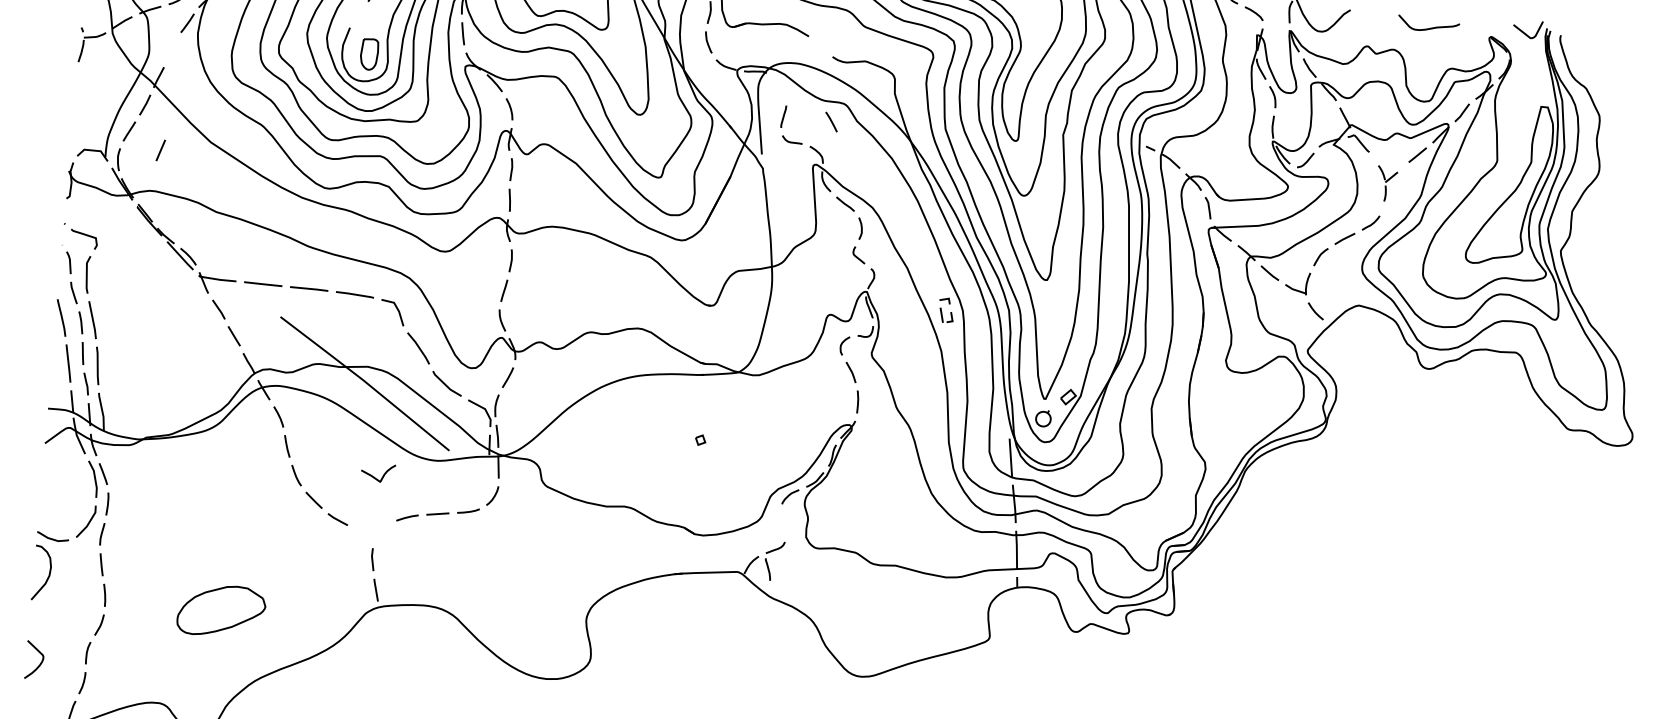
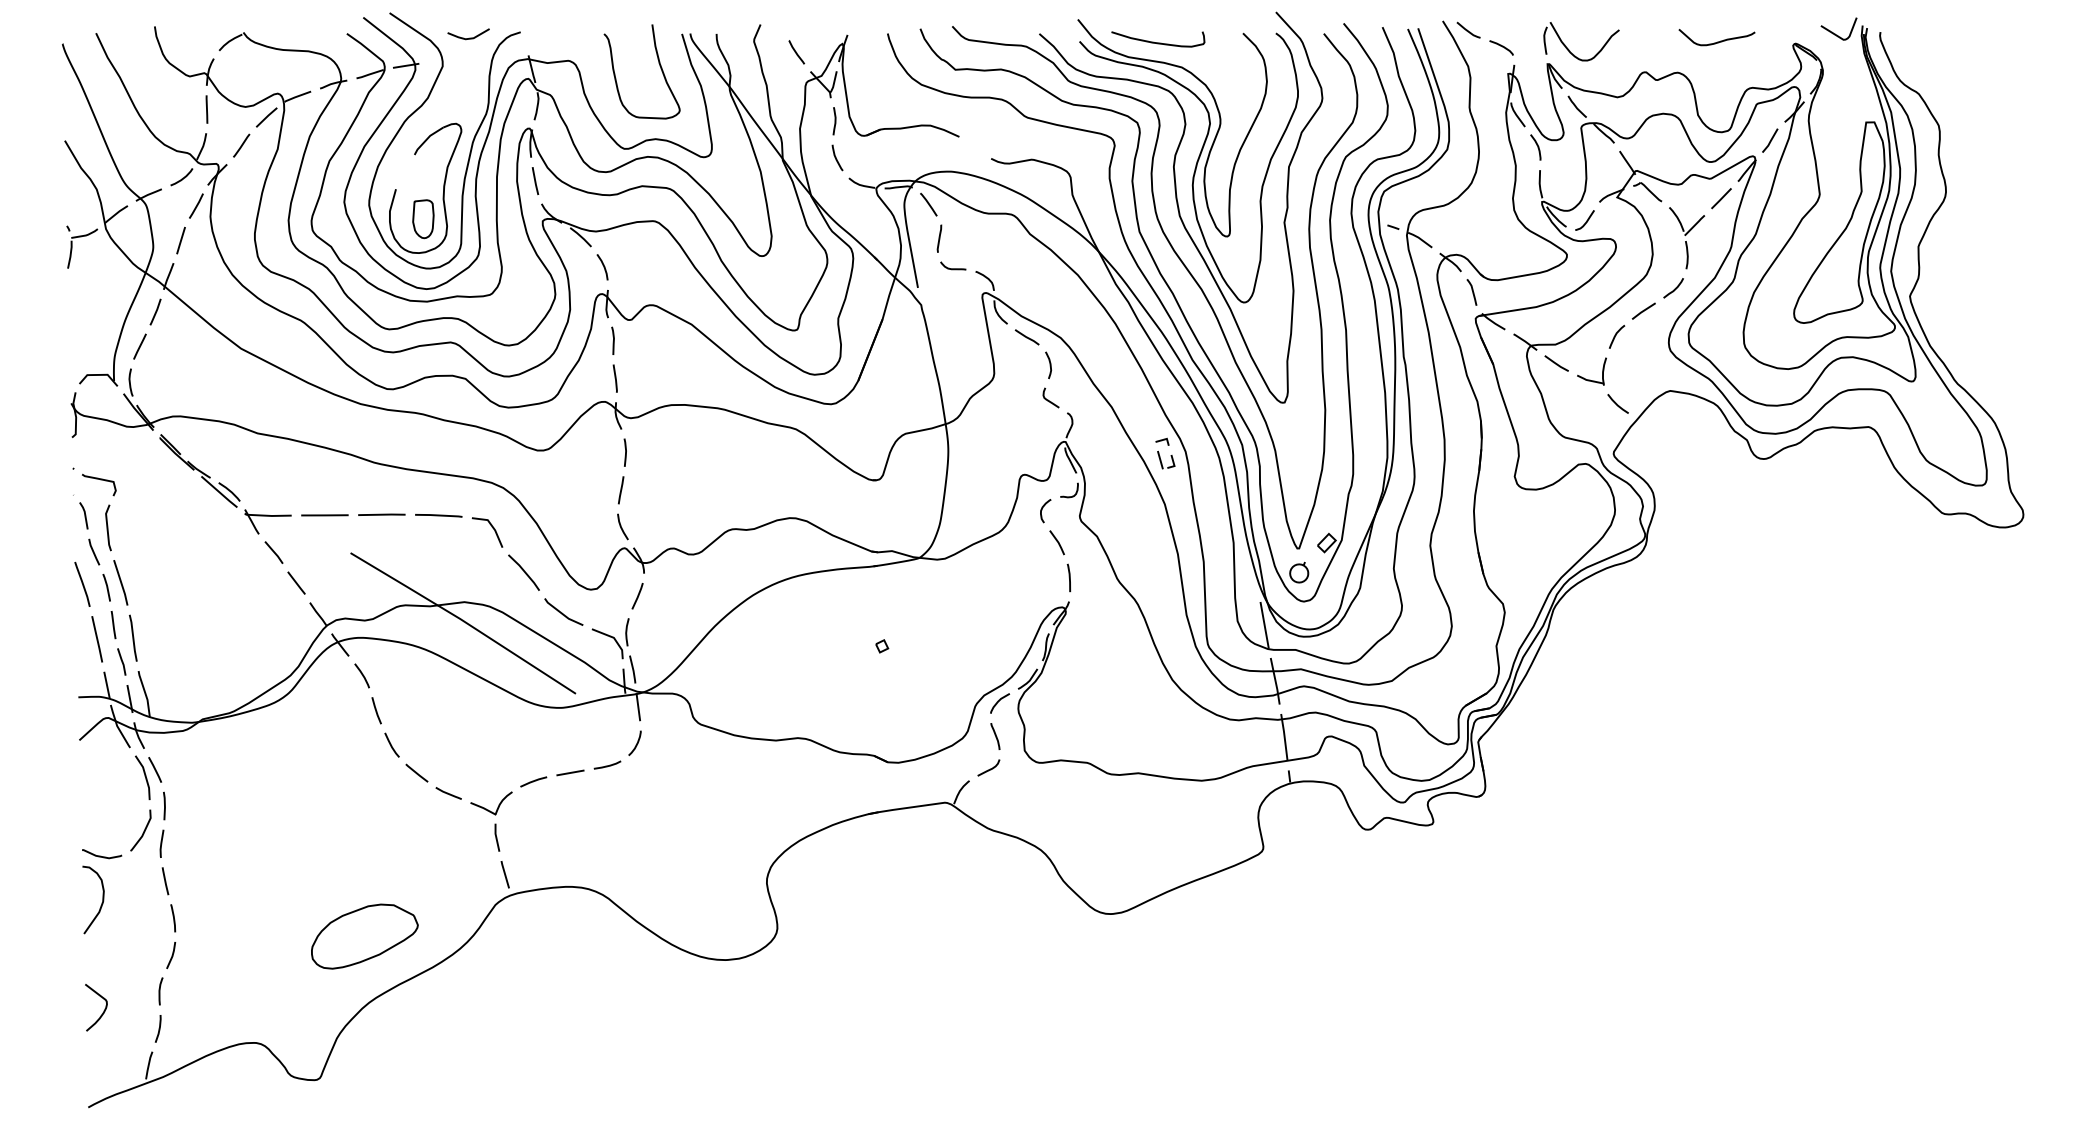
line: (831, 121) -> (928, 204), moved
line: (160, 150) -> (180, 240), moved
part: (1386, 184) -> (1687, 238), size x1.43
part: (382, 475) -> (497, 806), moved
line: (768, 569) -> (995, 736), moved
part: (221, 611) -> (364, 936), moved

